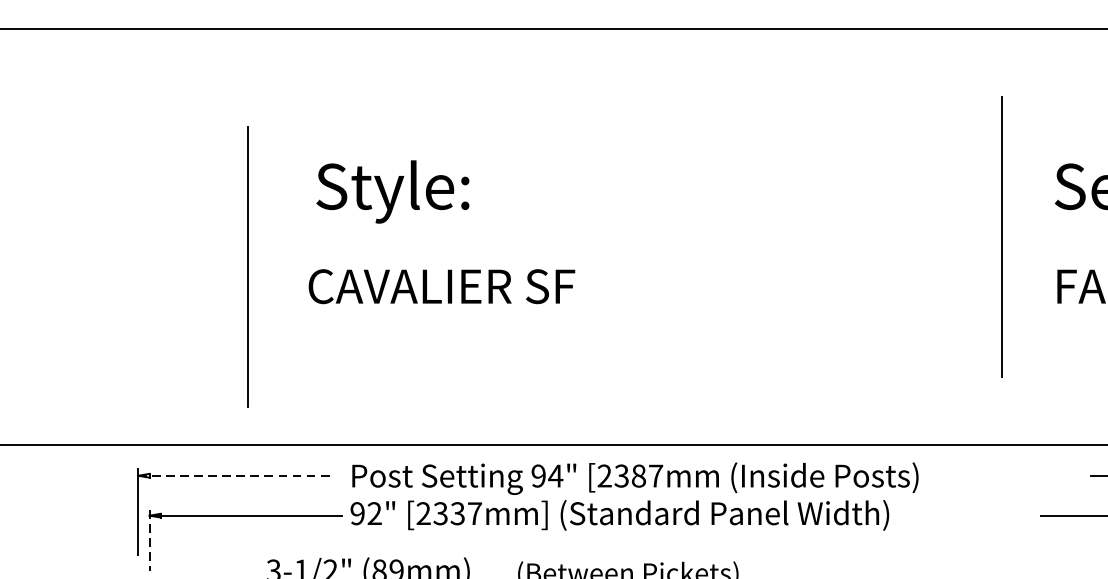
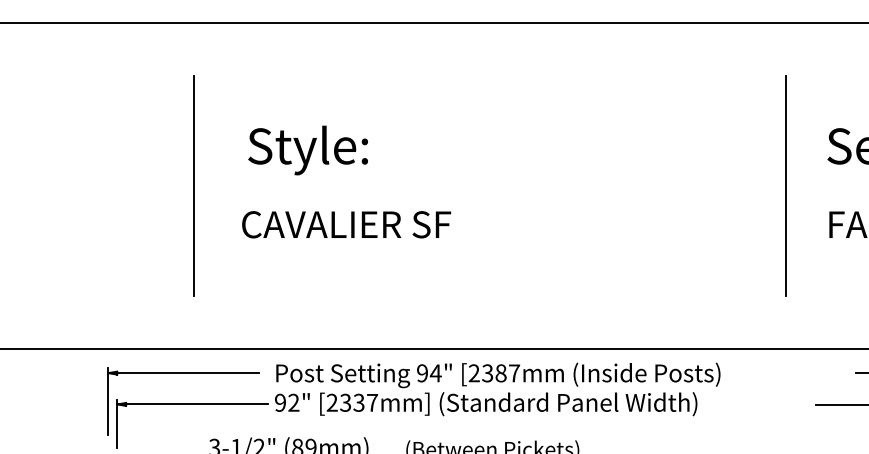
line: (246, 267) -> (193, 185), moved
line: (235, 476) -> (184, 373), dashed -> solid
line: (149, 541) -> (117, 424), dashed -> solid

